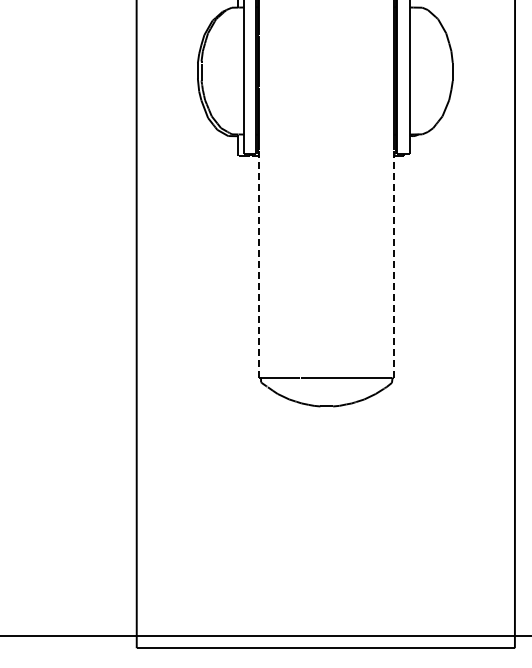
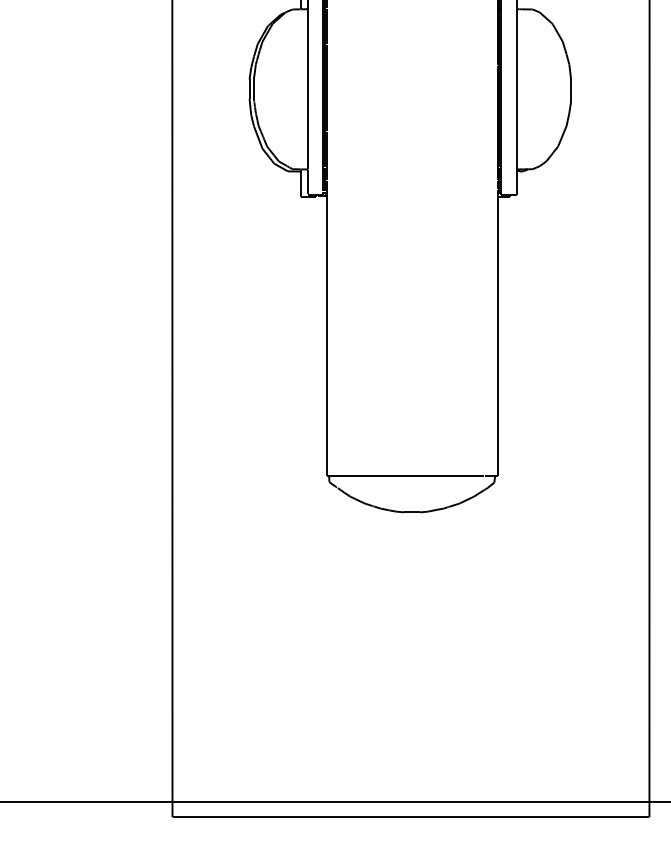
line: (259, 266) -> (327, 335), dashed -> solid
line: (394, 266) -> (497, 335), dashed -> solid

